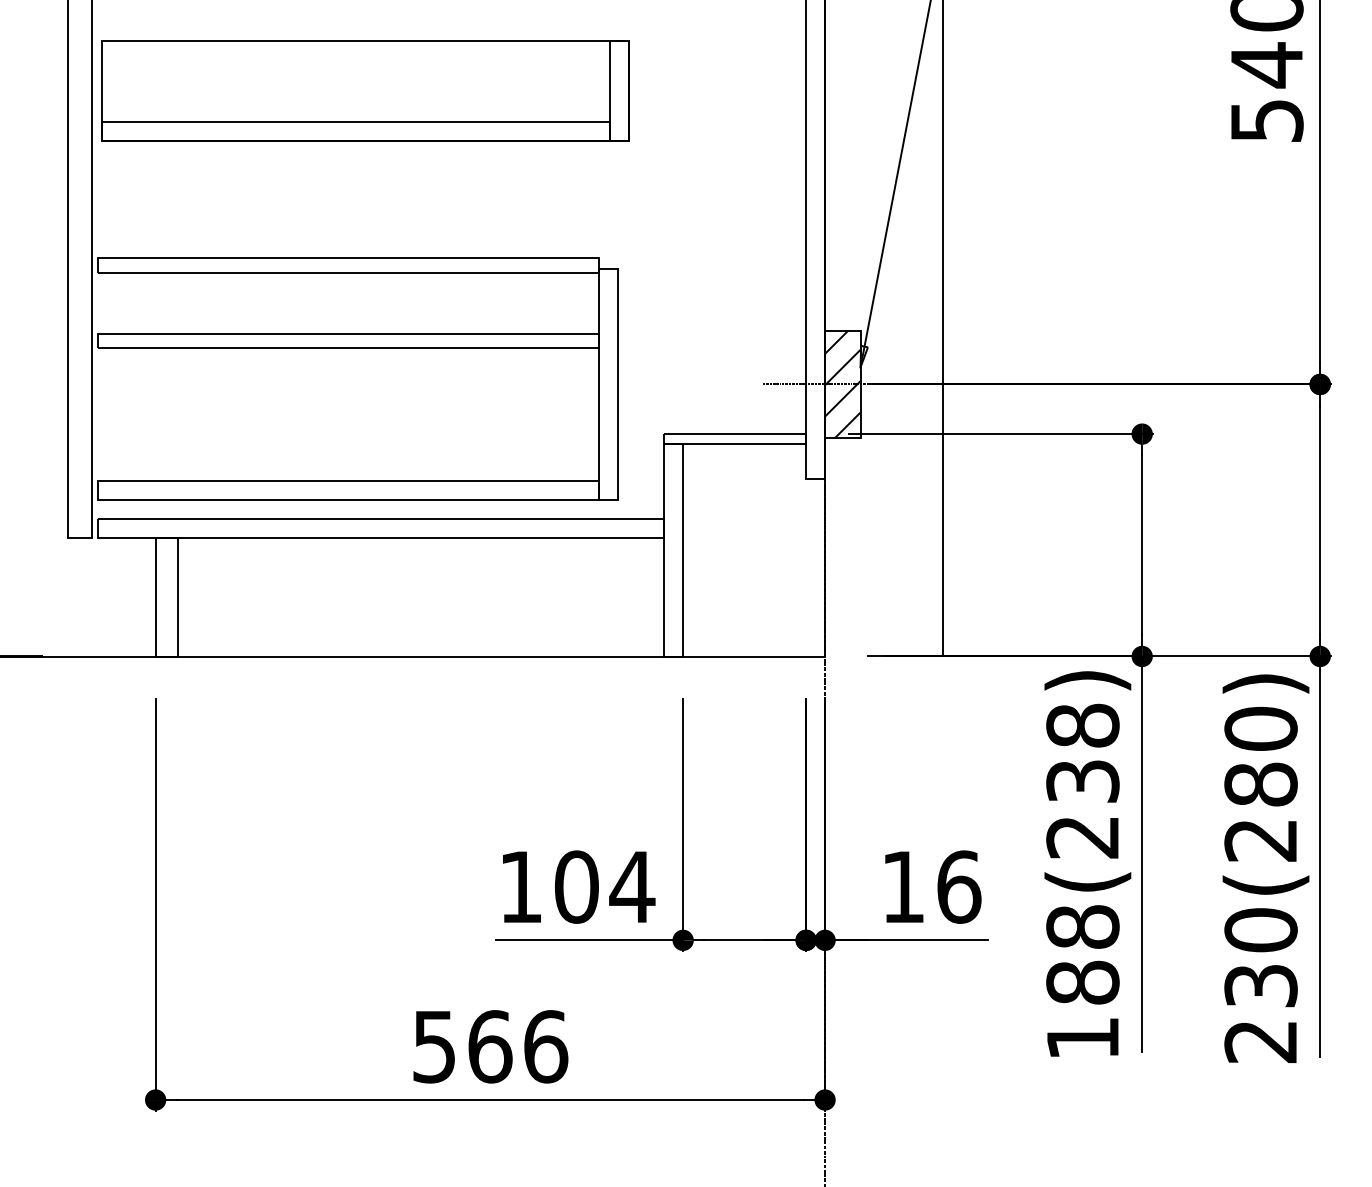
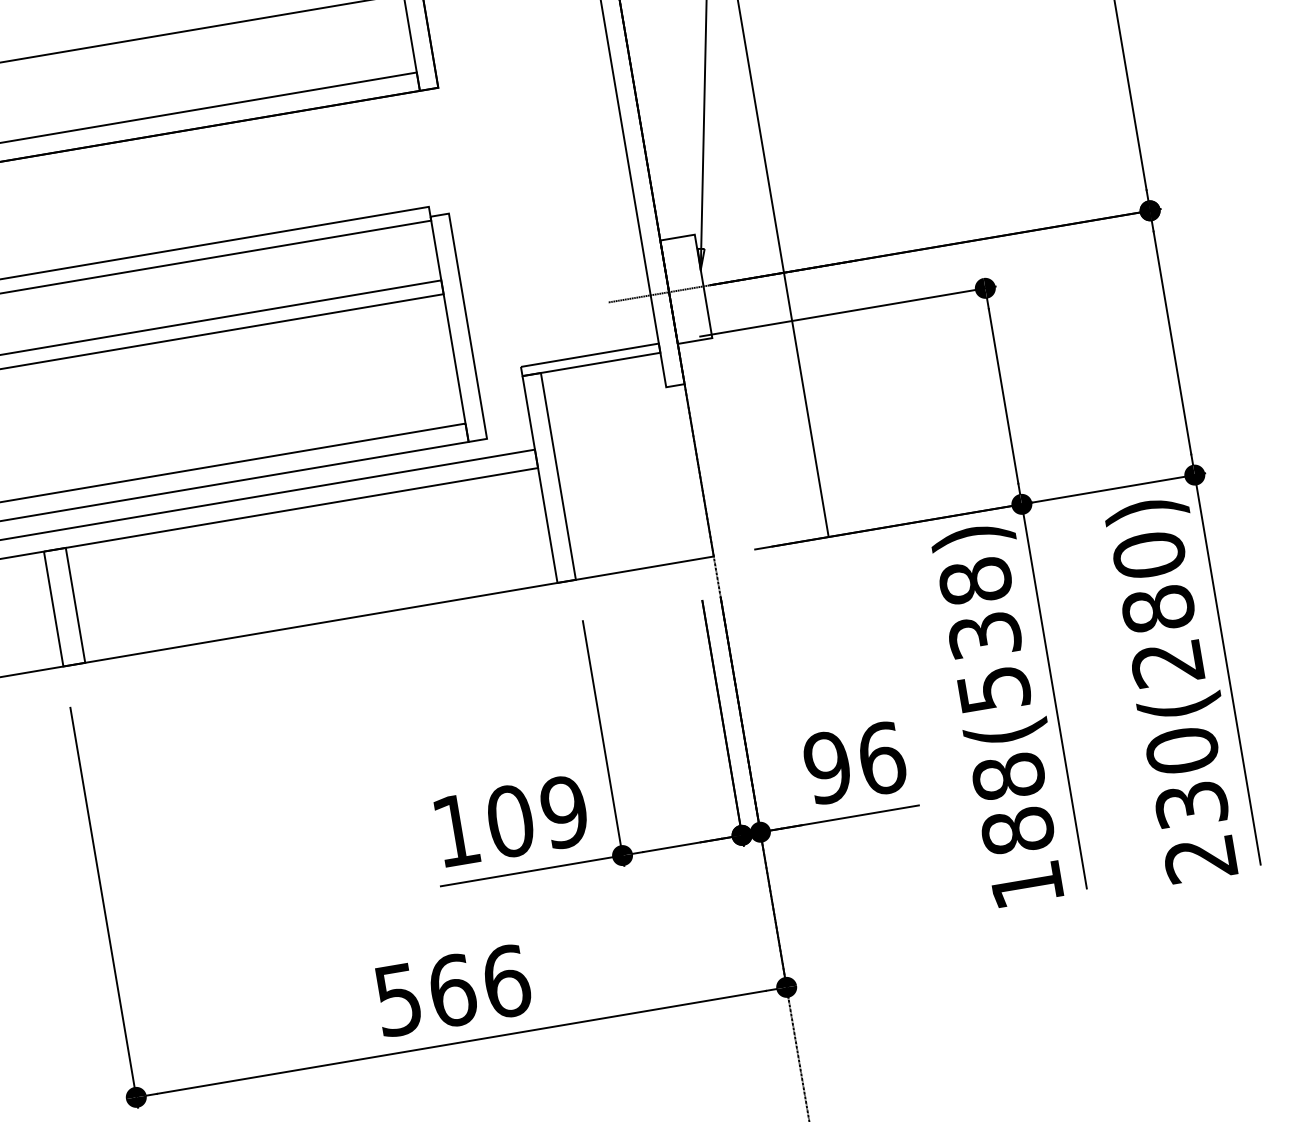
hatch: (842, 384) -> (686, 289), removed
text: (1082, 837) -> (993, 690), 188(238) -> 188(538)
text: (632, 886) -> (564, 811), 104 -> 109
text: (903, 886) -> (827, 767), 16 -> 96

